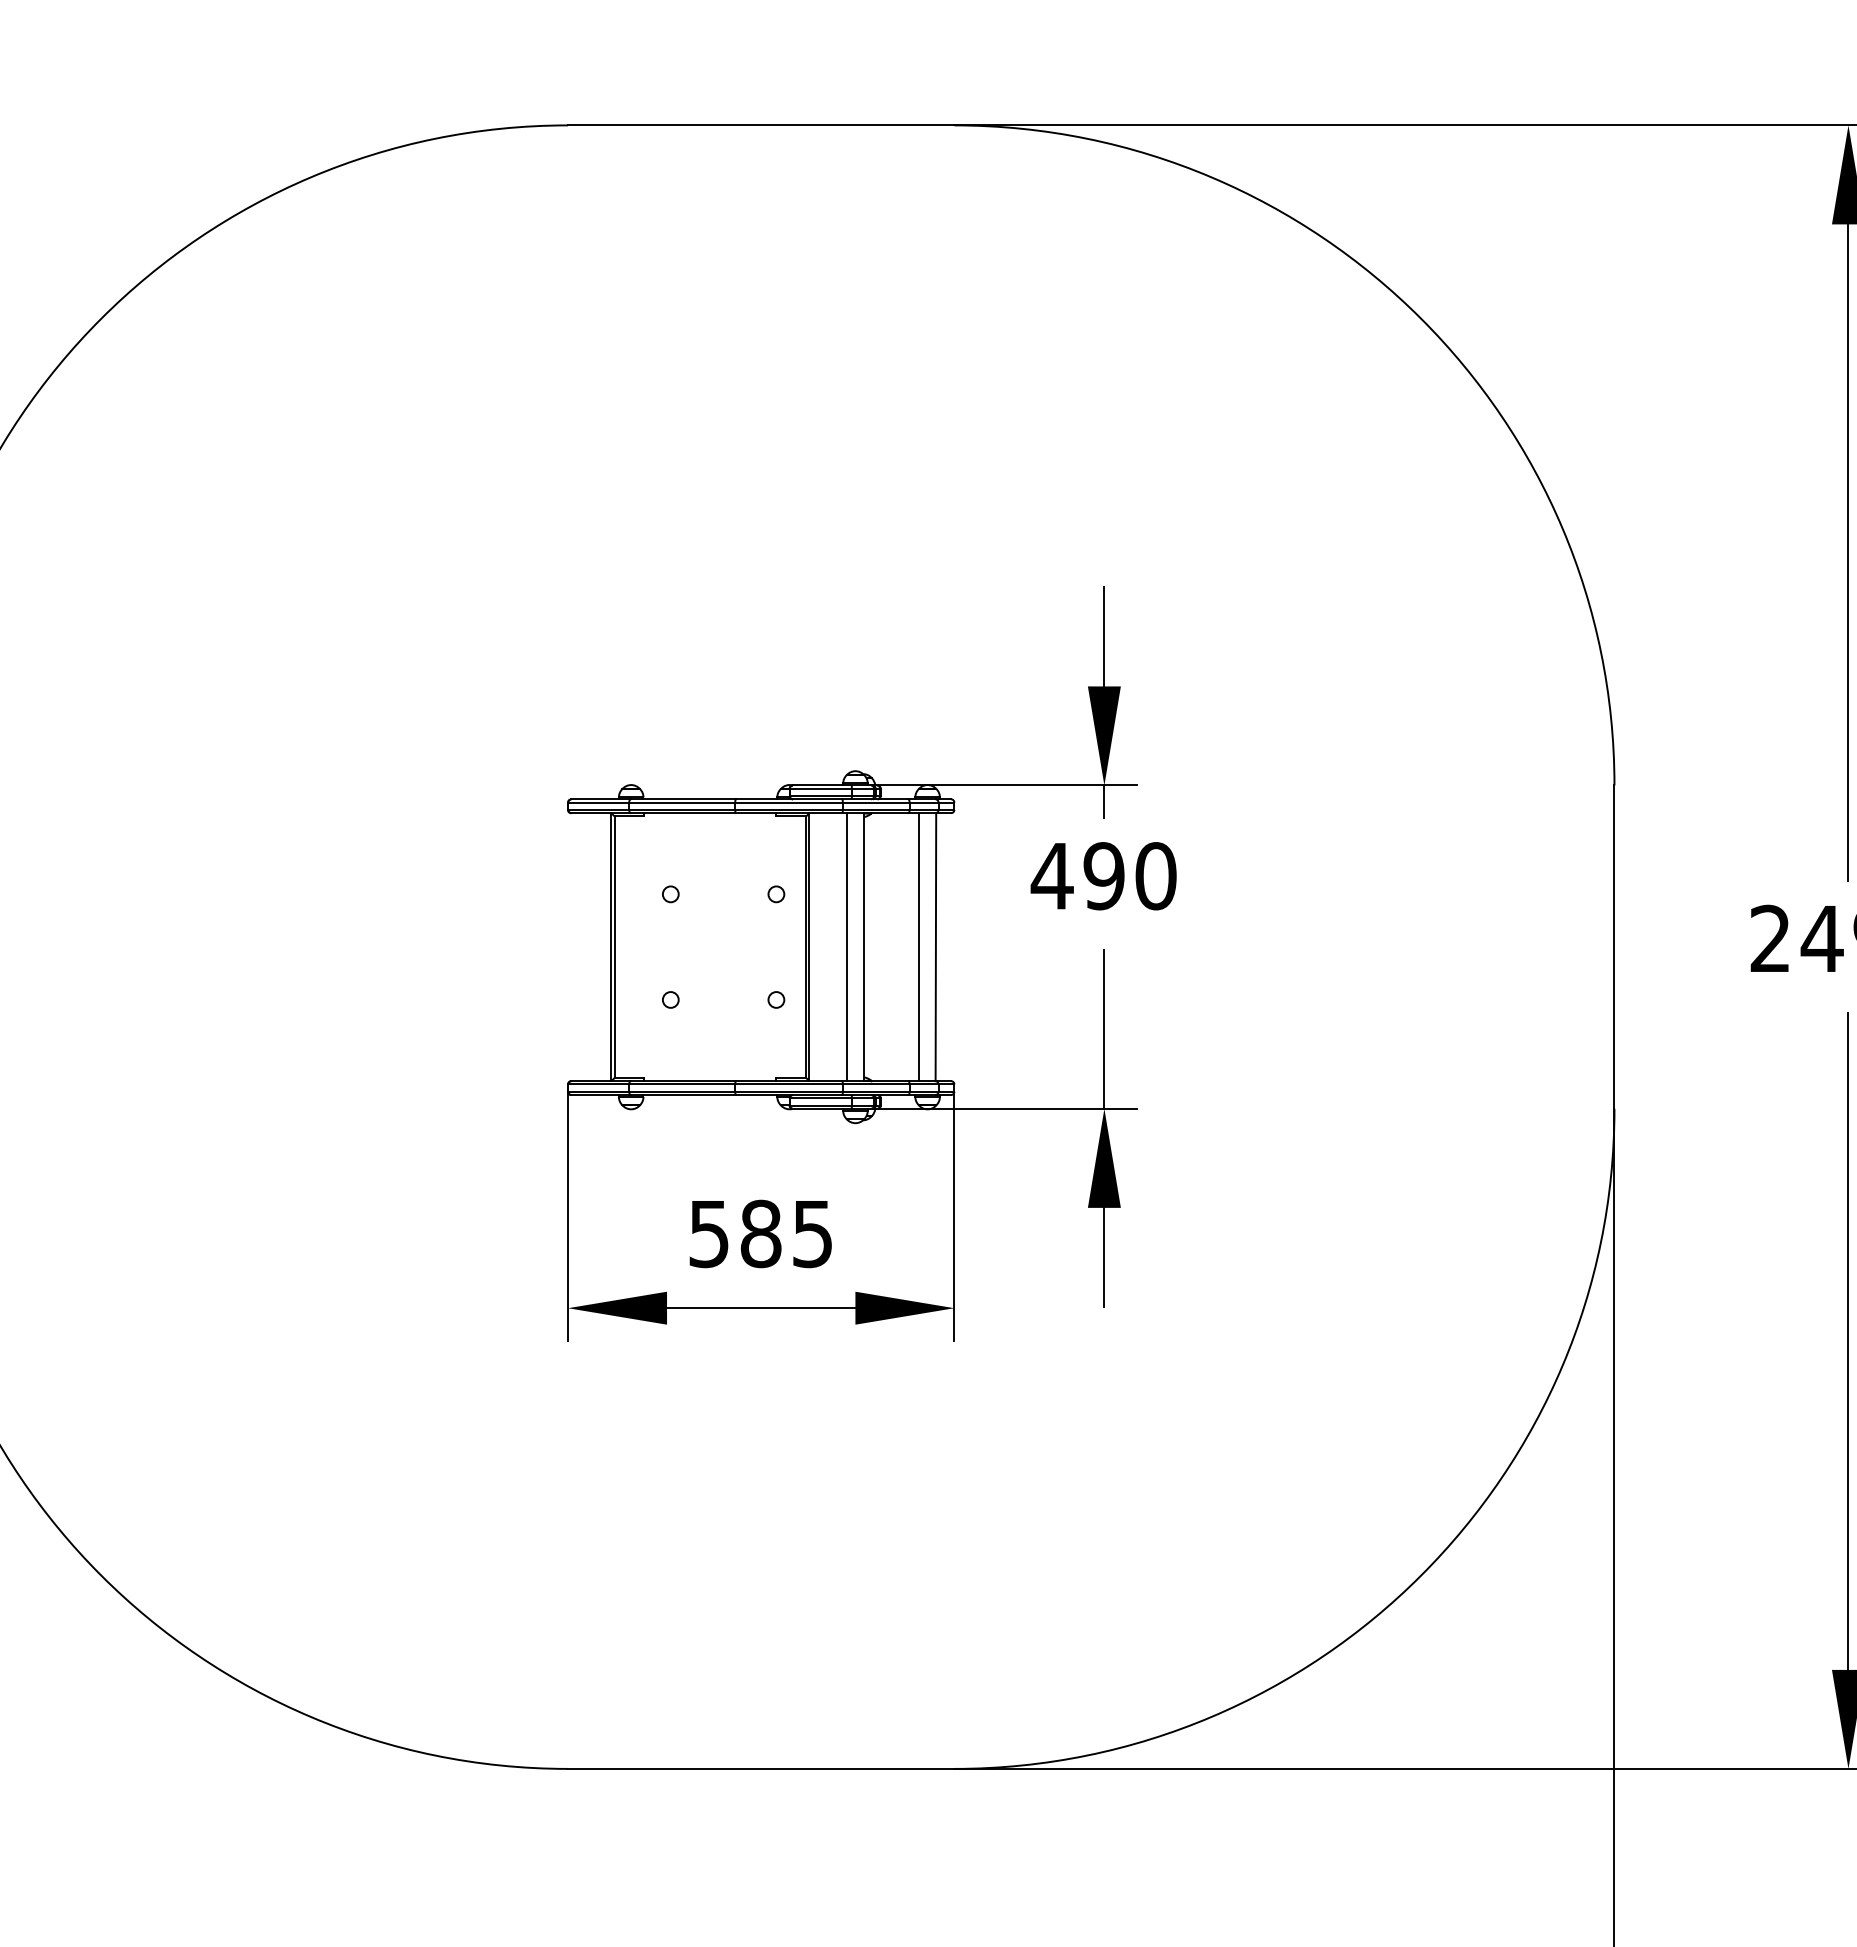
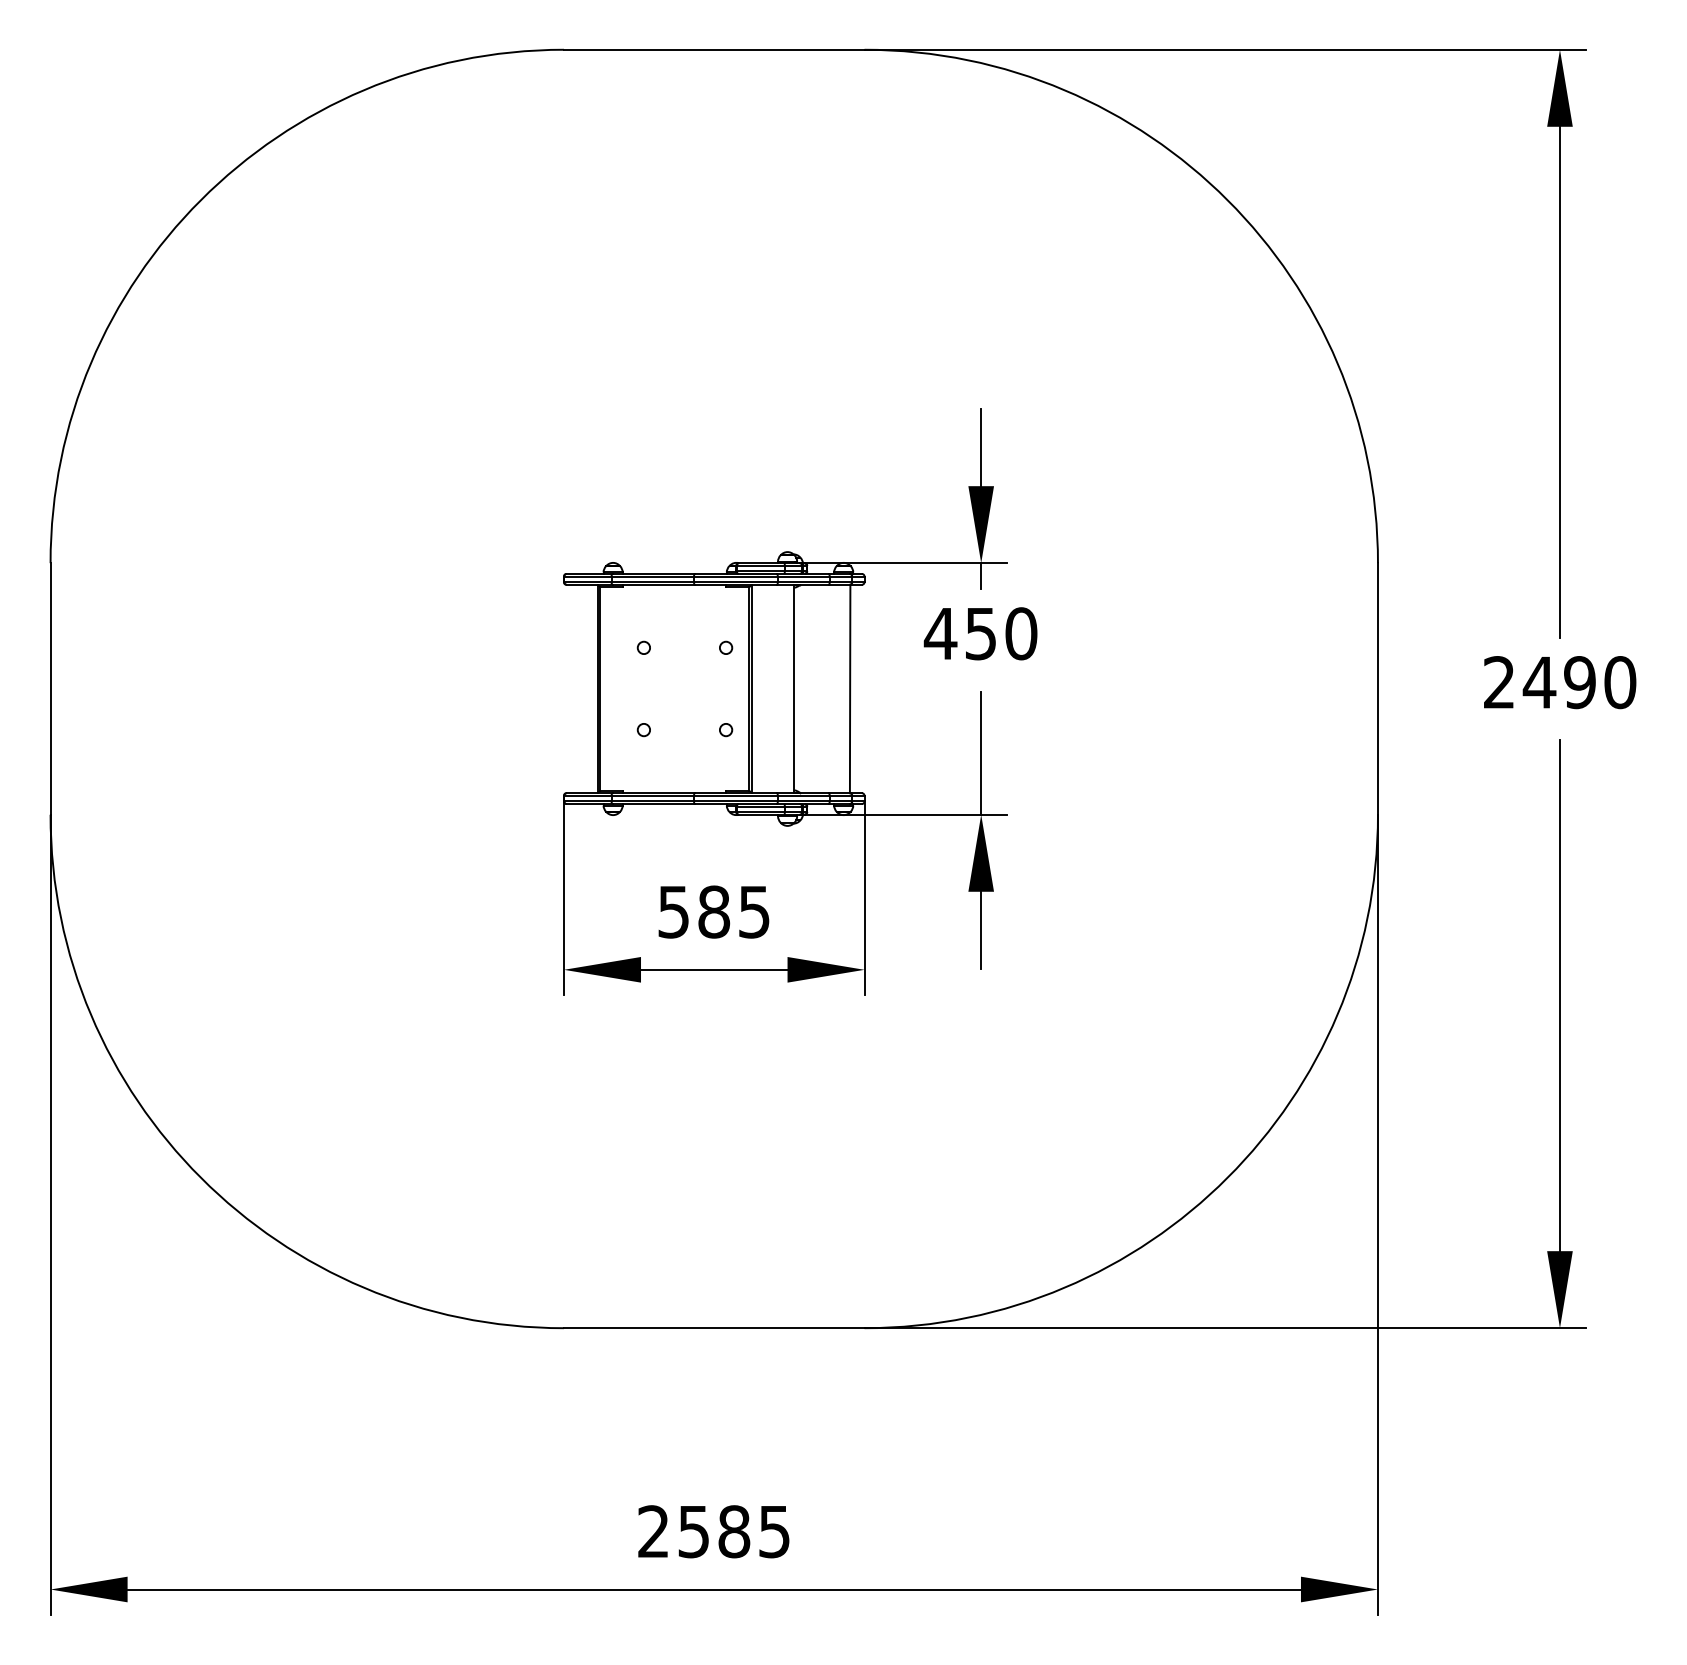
text: (1103, 875) -> (980, 633), 490 -> 450
line: (846, 946) -> (780, 688), removed
line: (919, 946) -> (837, 688), removed

